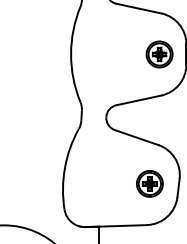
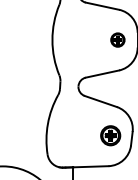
part: (159, 53) -> (117, 39), size x0.7

